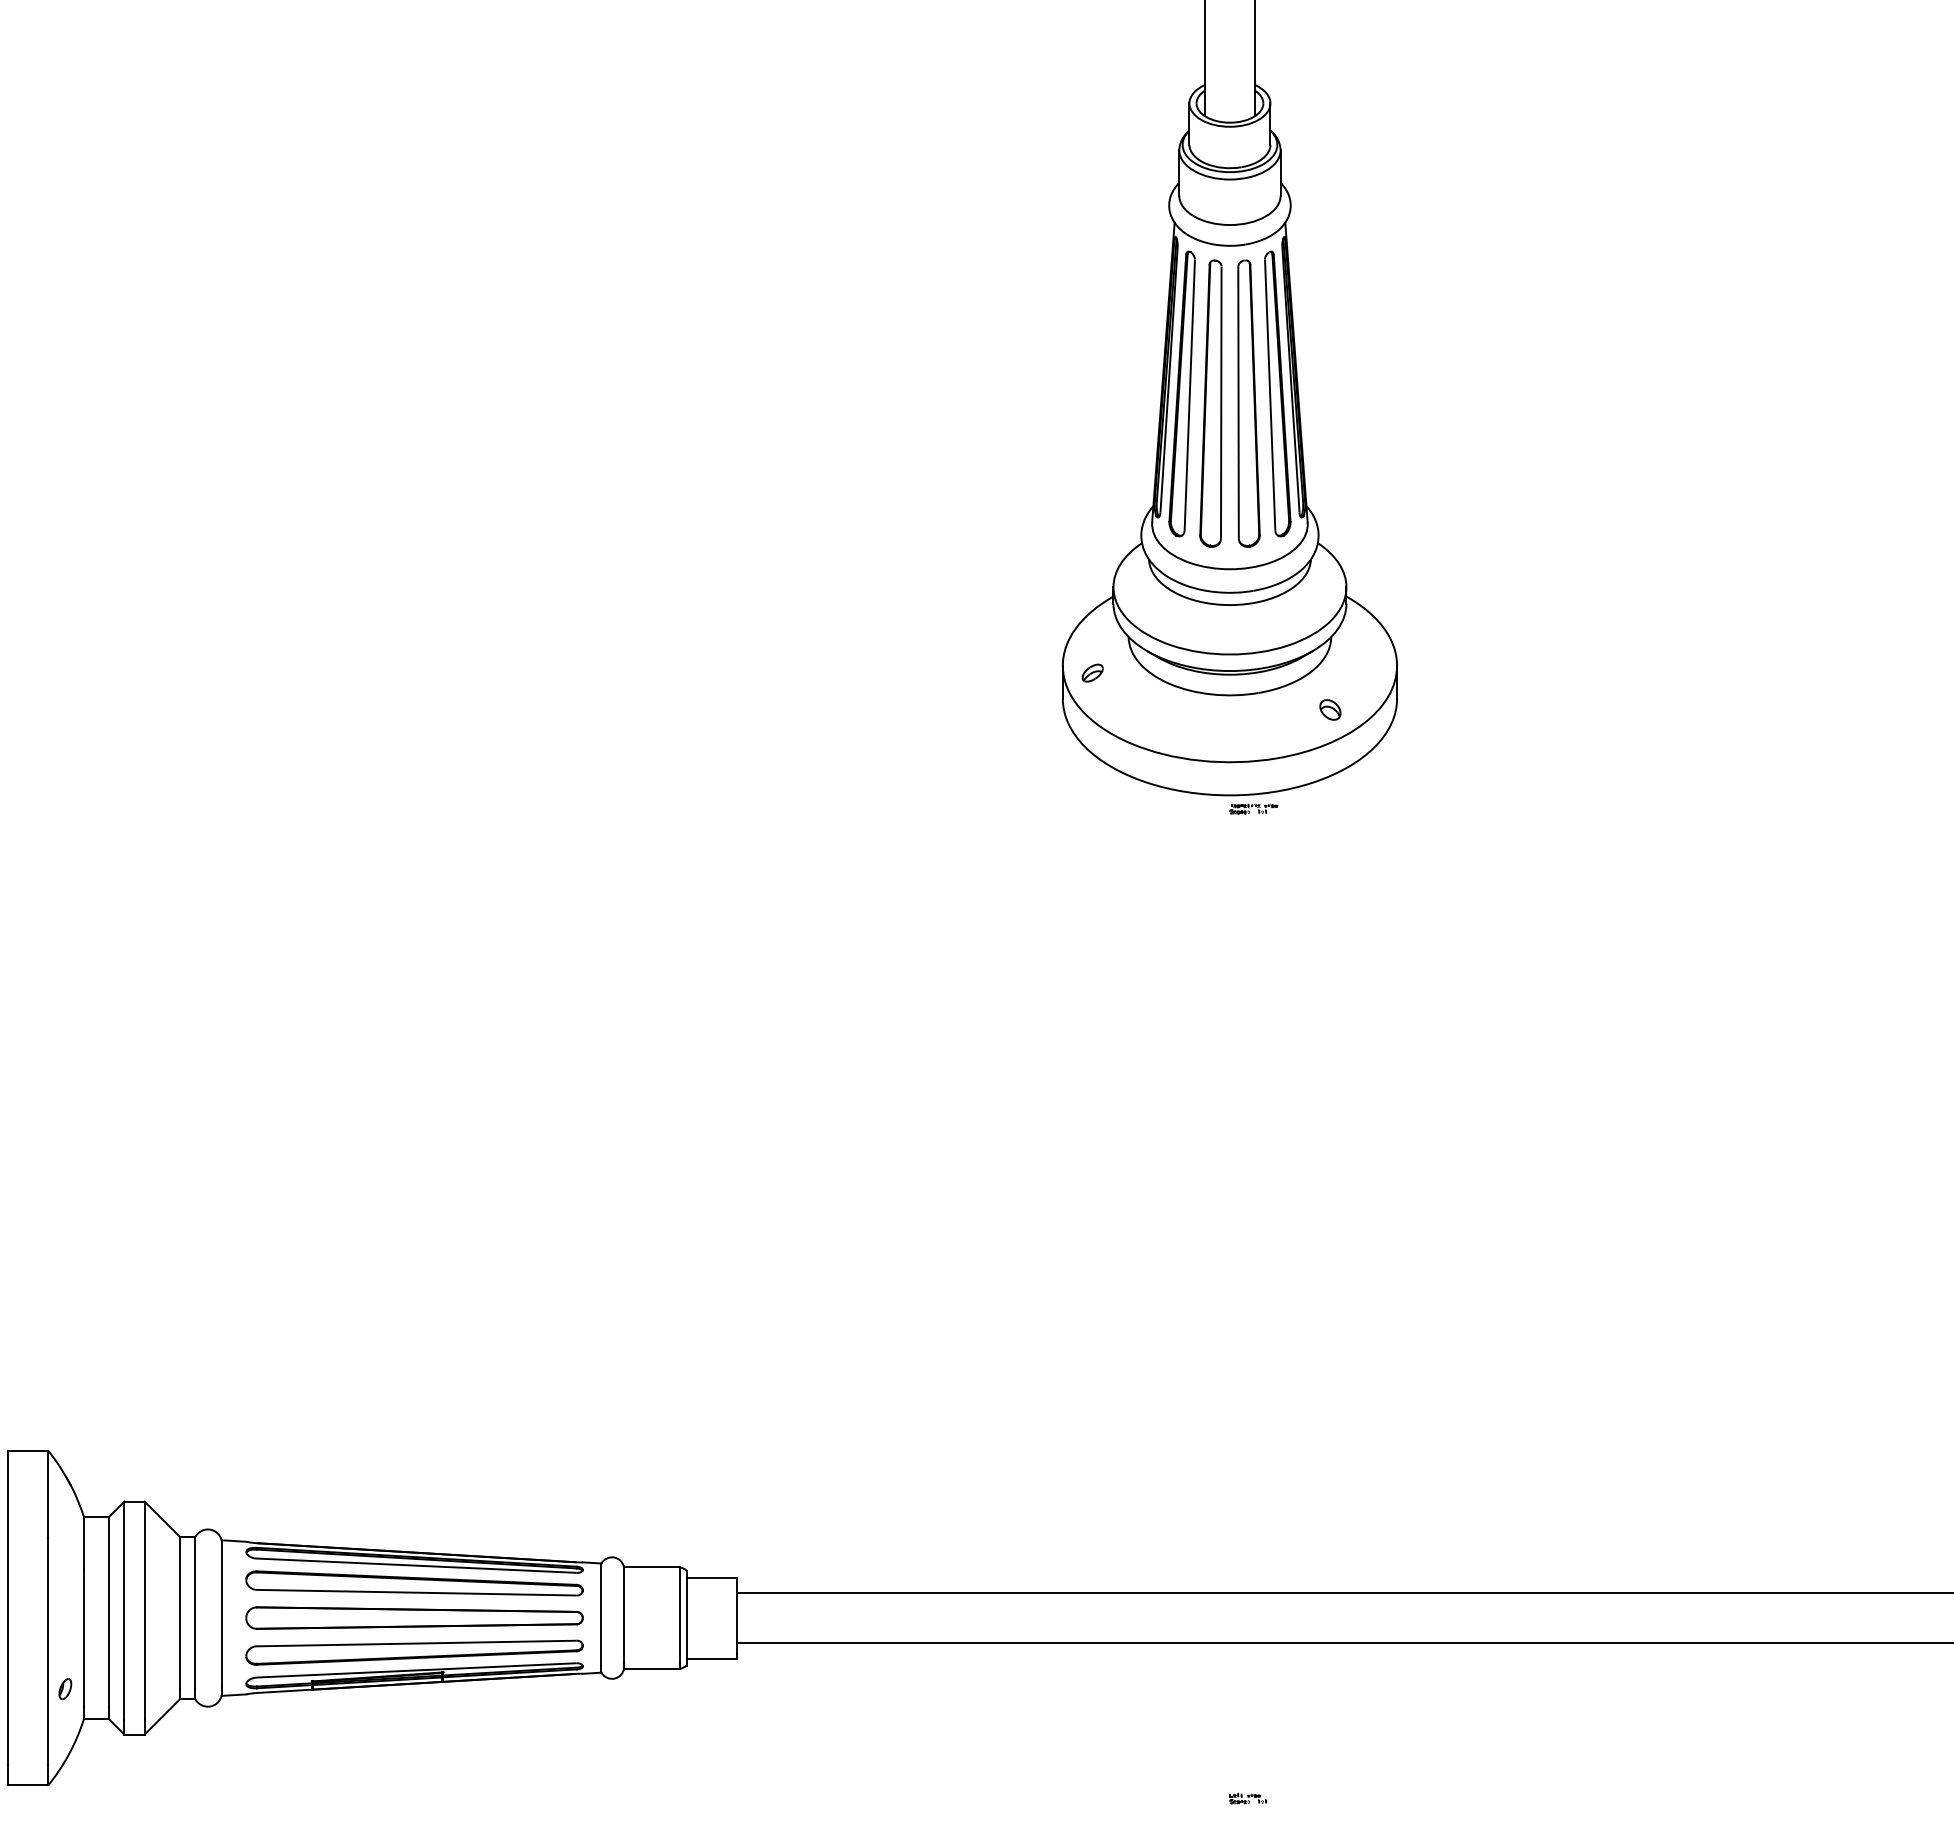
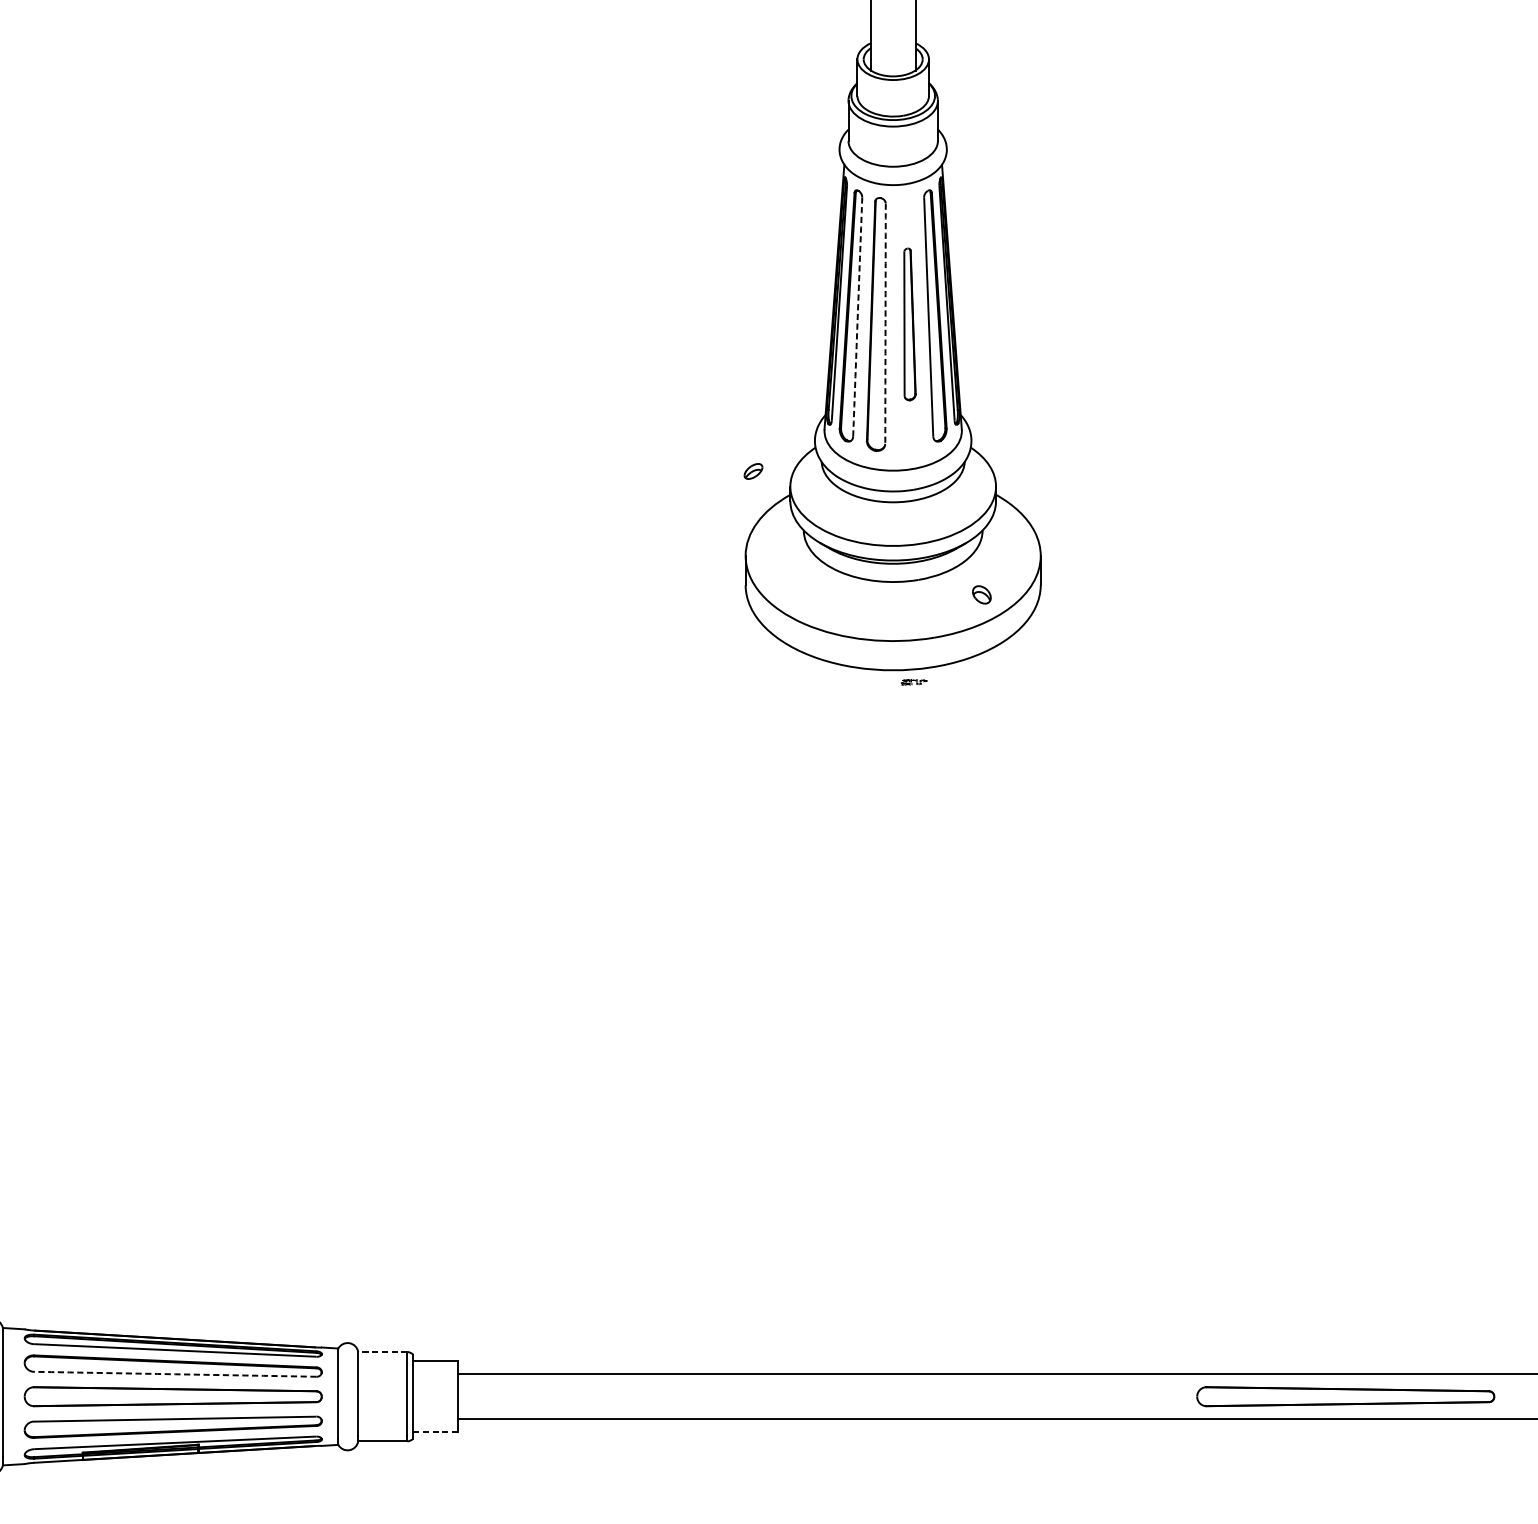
arc: (1189, 395) -> (857, 317), solid -> dashed
arc: (1221, 402) -> (885, 323), solid -> dashed
part: (1248, 403) -> (909, 324), size x0.6
part: (1092, 672) -> (753, 470), moved
part: (1253, 808) -> (913, 681), size x0.6
line: (651, 1567) -> (382, 1352), solid -> dashed
arc: (416, 1592) -> (174, 1374), solid -> dashed
part: (1742, 1617) -> (1345, 1396), added
line: (711, 1658) -> (435, 1432), solid -> dashed

